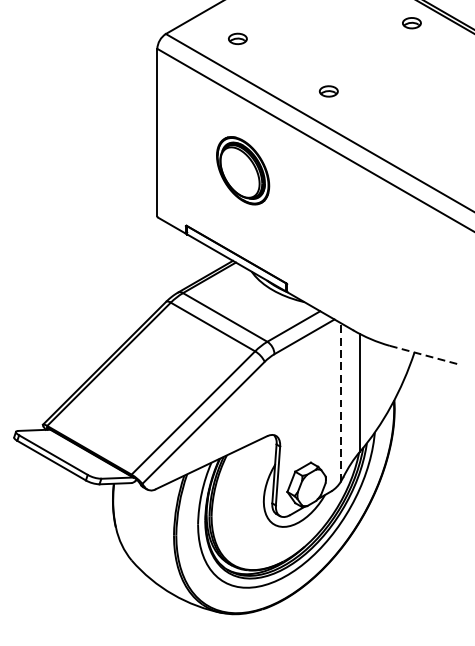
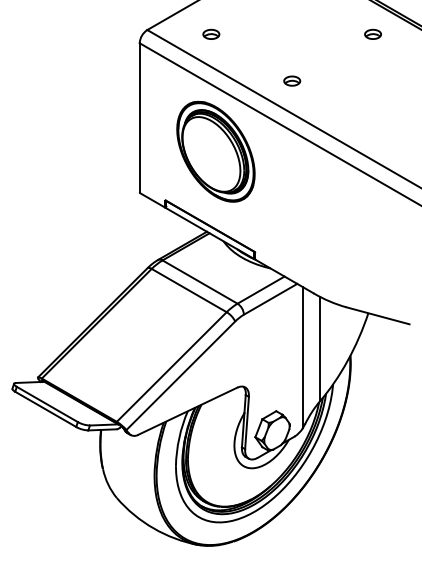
part: (411, 22) -> (372, 33), moved
part: (242, 170) -> (215, 151), size x1.67
line: (424, 355) -> (377, 315), dashed -> solid
line: (340, 402) -> (302, 357), dashed -> solid

